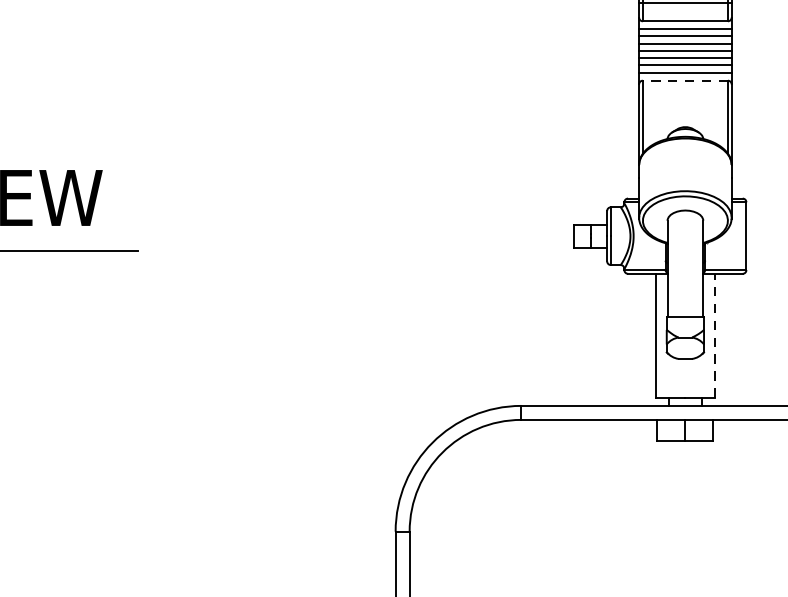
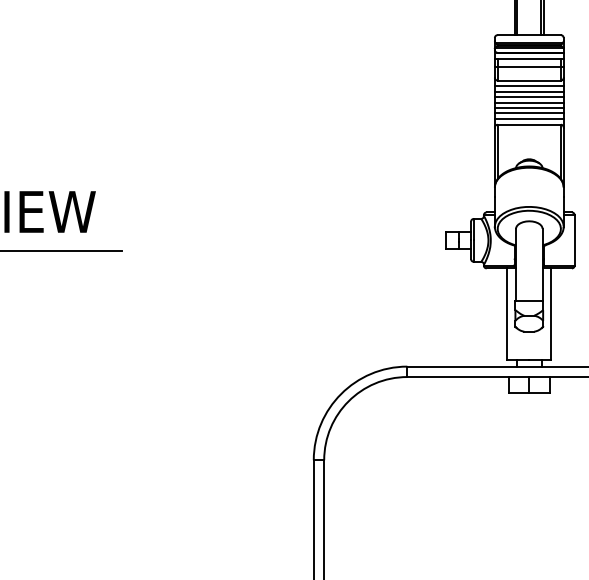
line: (685, 80) -> (529, 124), dashed -> solid
line: (715, 334) -> (551, 313), dashed -> solid

